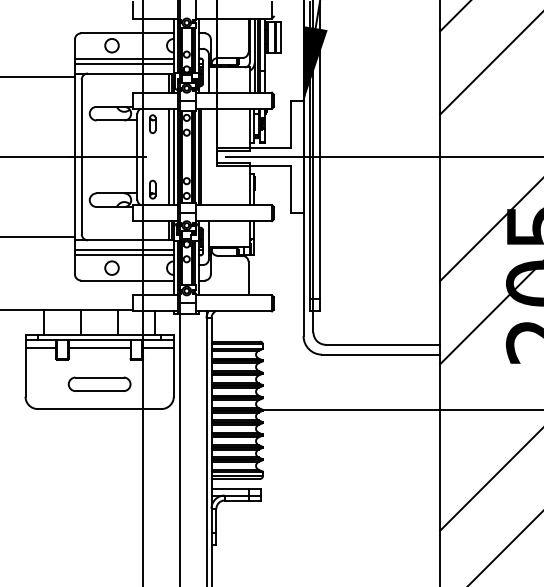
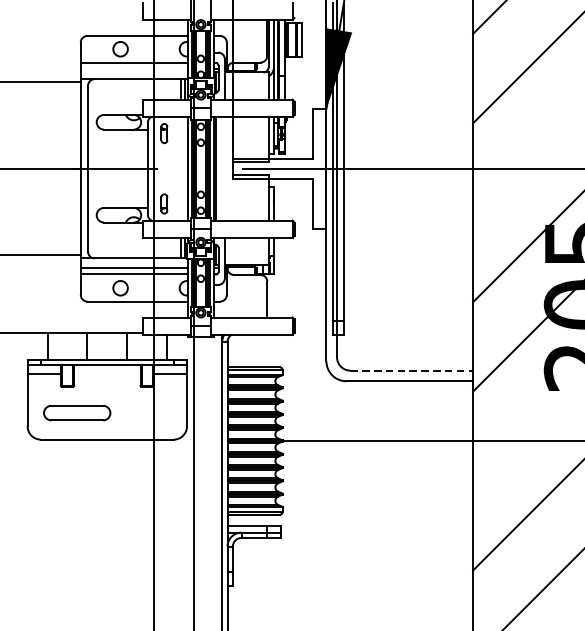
line: (124, 64) -> (134, 69), removed
line: (168, 156) -> (181, 168), removed
line: (382, 344) -> (411, 370), solid -> dashed
line: (99, 348) -> (107, 374), removed
part: (99, 383) -> (77, 412), moved

